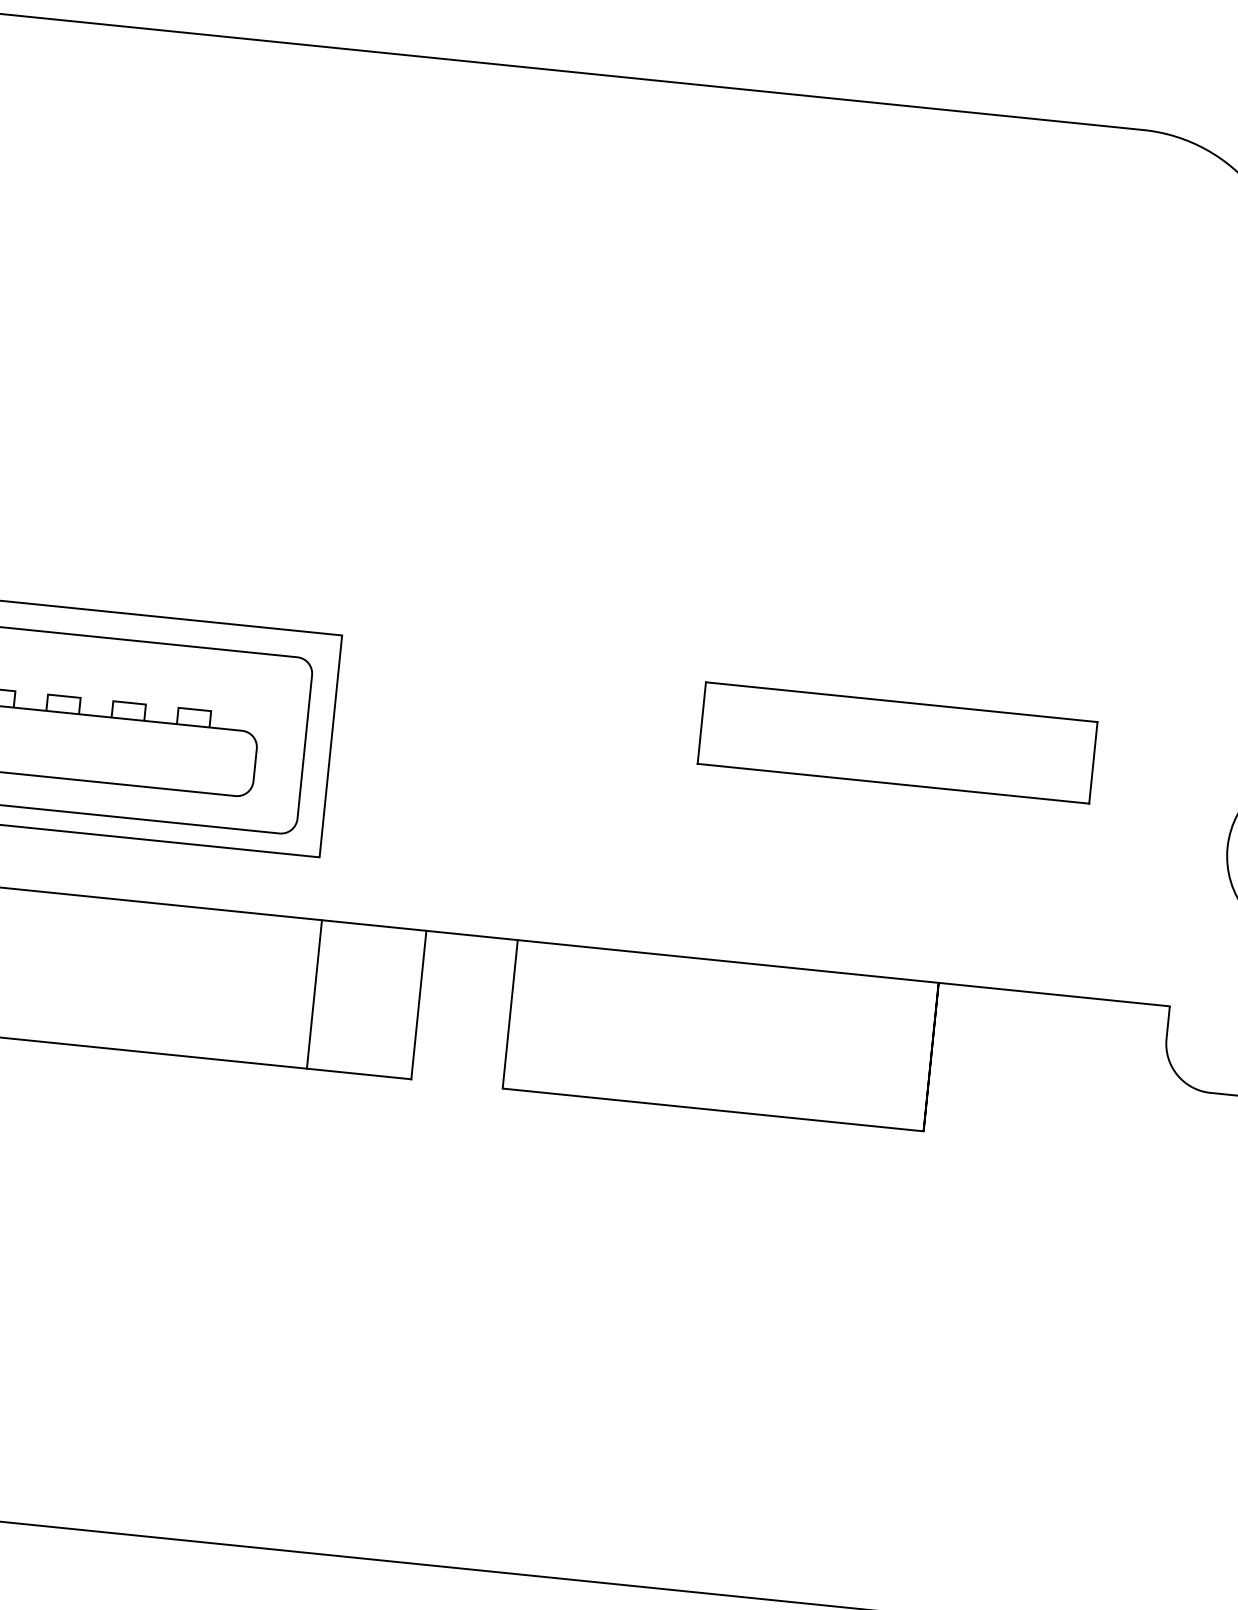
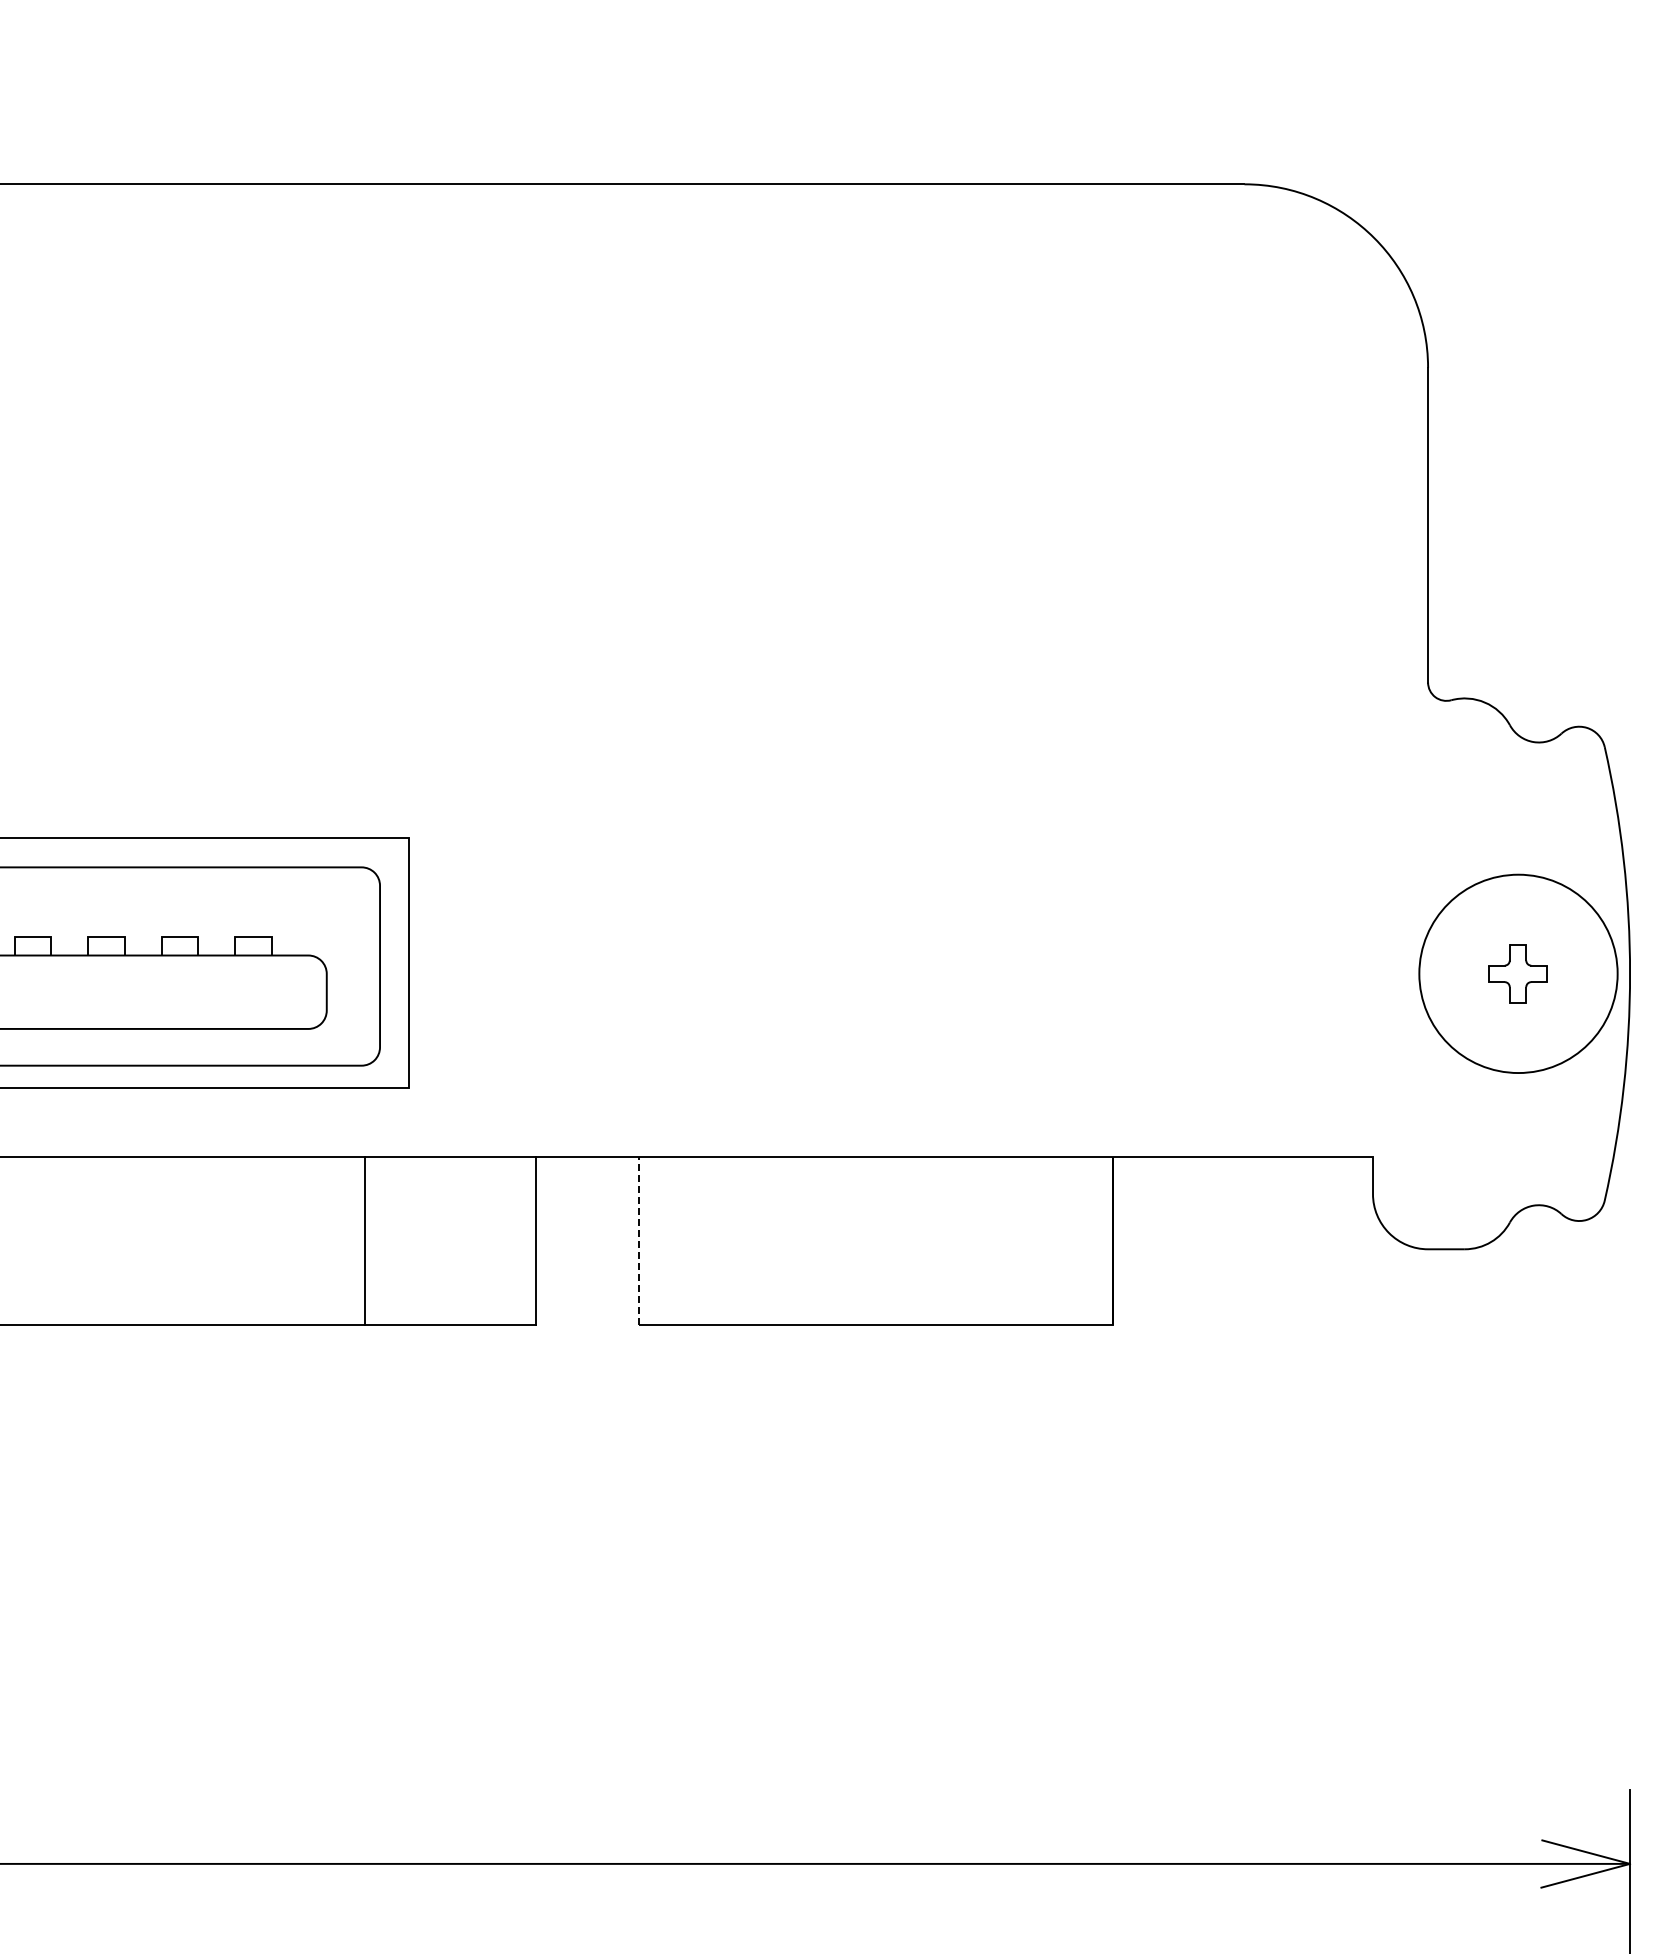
part: (897, 742) -> (1039, 894), removed
line: (314, 993) -> (364, 1240), moved
line: (510, 1014) -> (639, 1241), solid -> dashed

